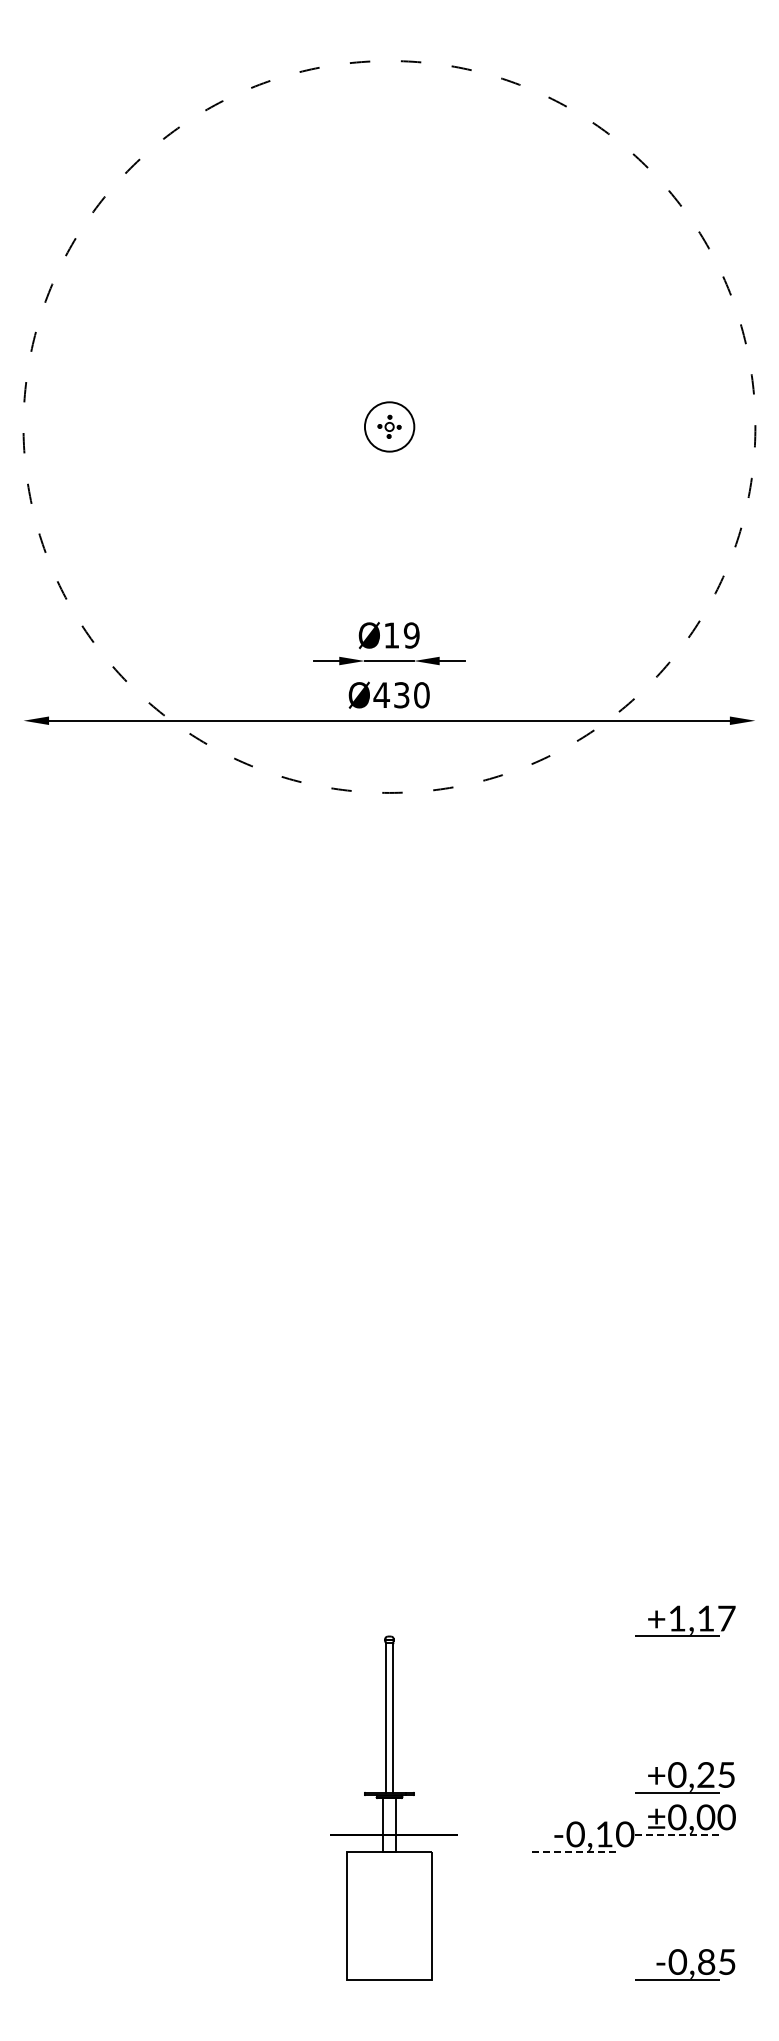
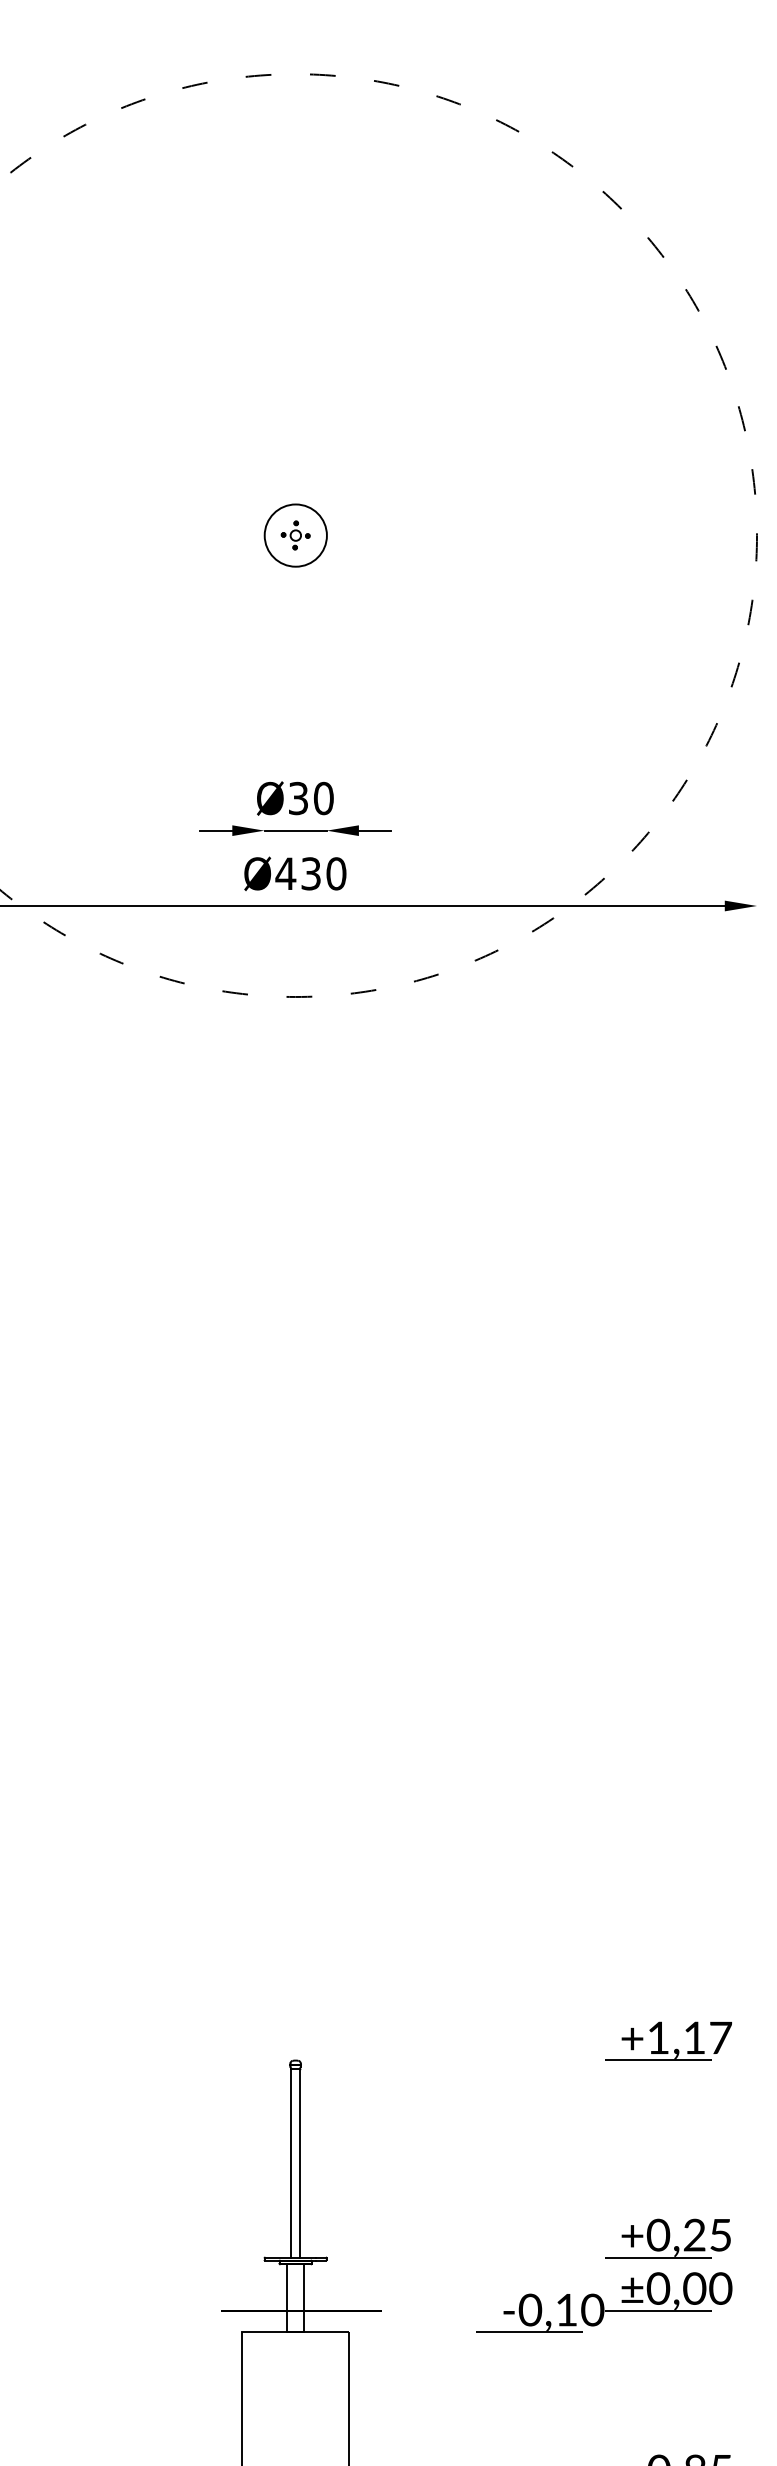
text: (401, 635) -> (310, 798), Ø19 -> Ø30
line: (677, 1835) -> (658, 2311), dashed -> solid
line: (574, 1852) -> (528, 2332), dashed -> solid

